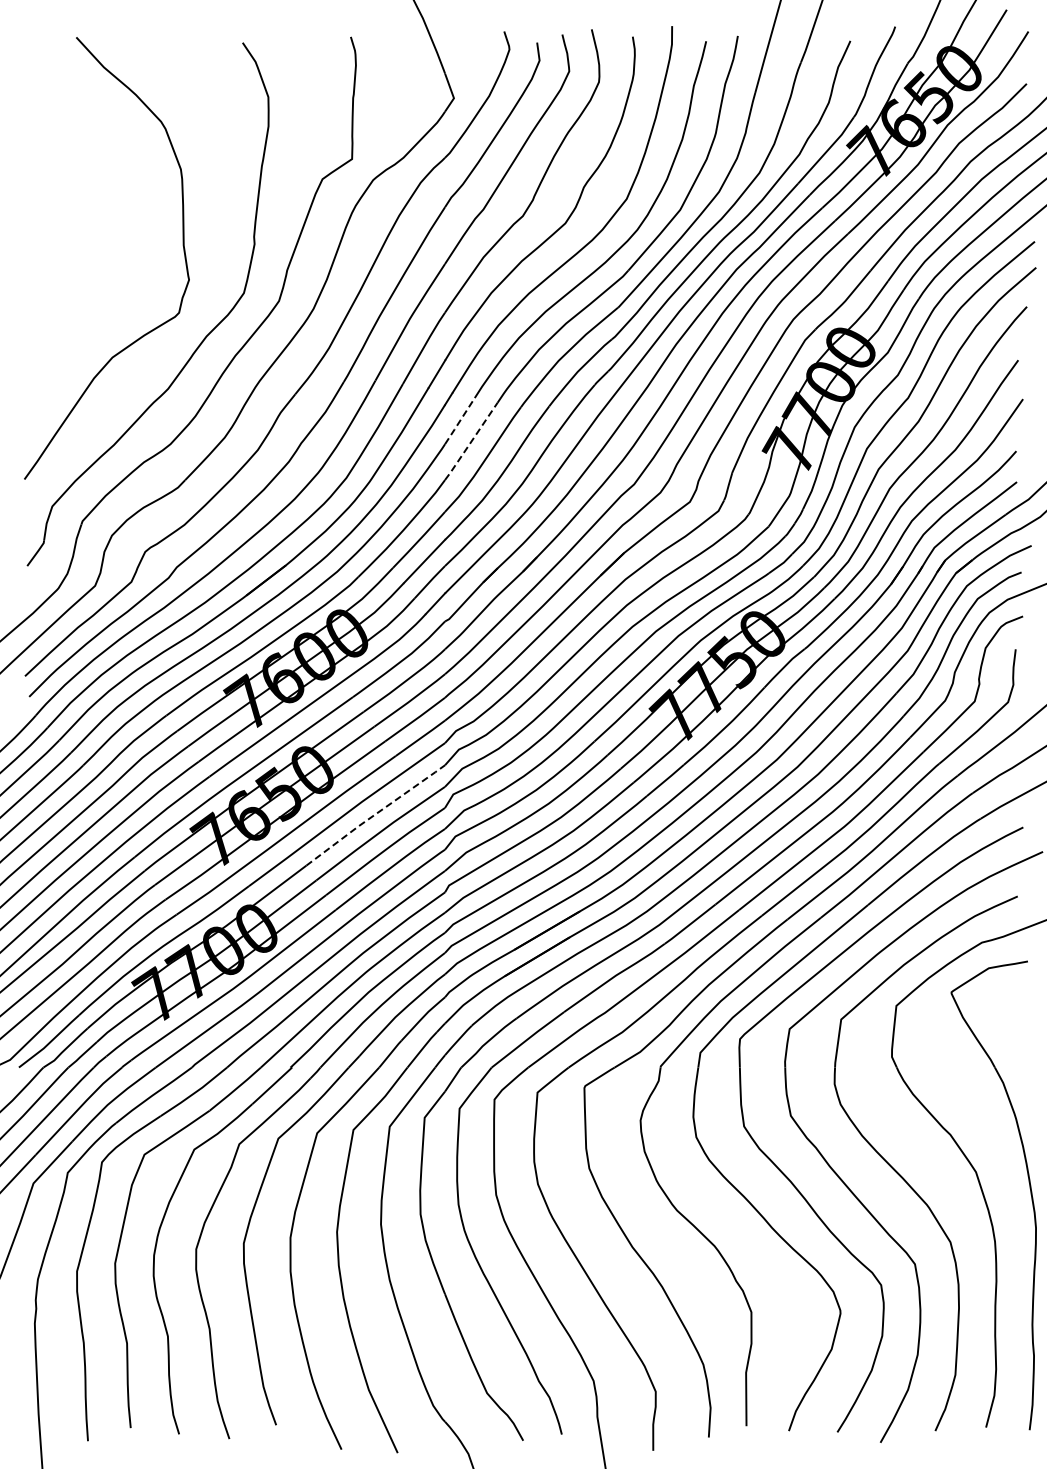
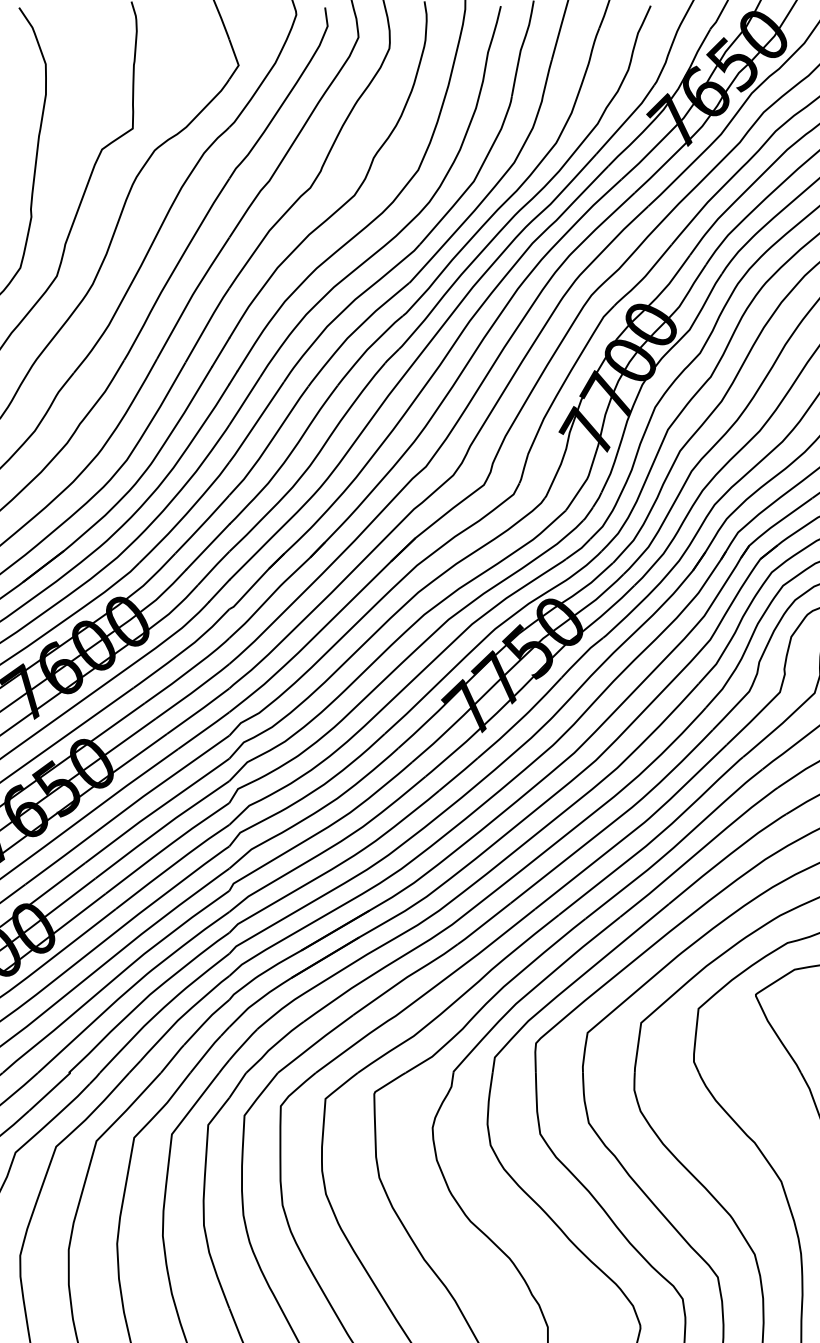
line: (459, 421) -> (244, 401), dashed -> solid
line: (470, 442) -> (255, 423), dashed -> solid
line: (375, 814) -> (157, 809), dashed -> solid

